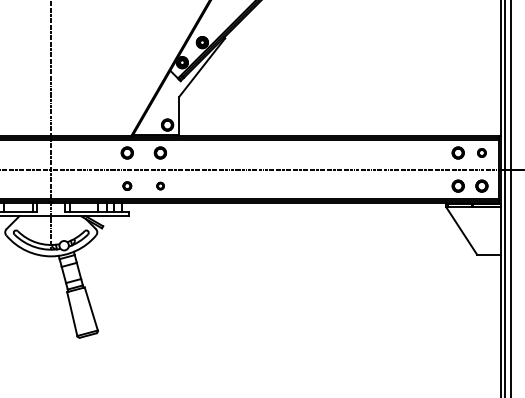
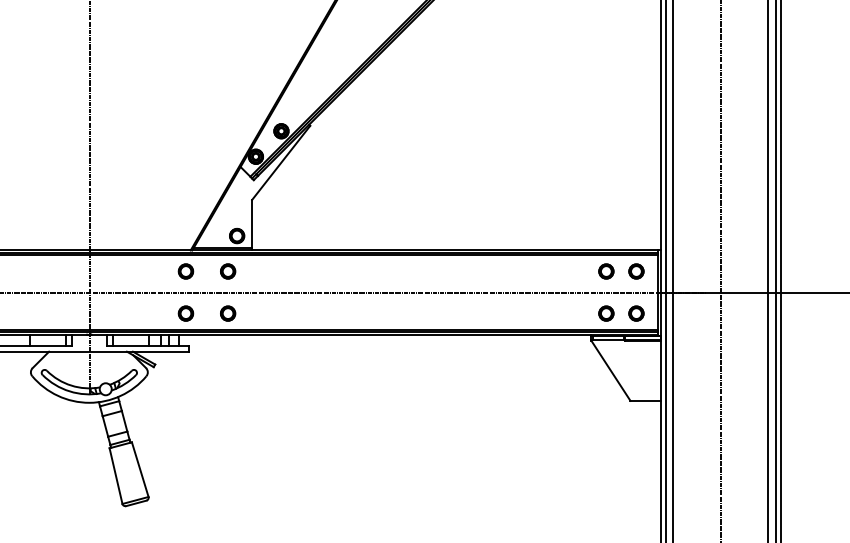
part: (481, 153) -> (636, 271), size x1.43
part: (126, 186) -> (185, 313), size x1.43
part: (160, 186) -> (228, 313), size x1.67

